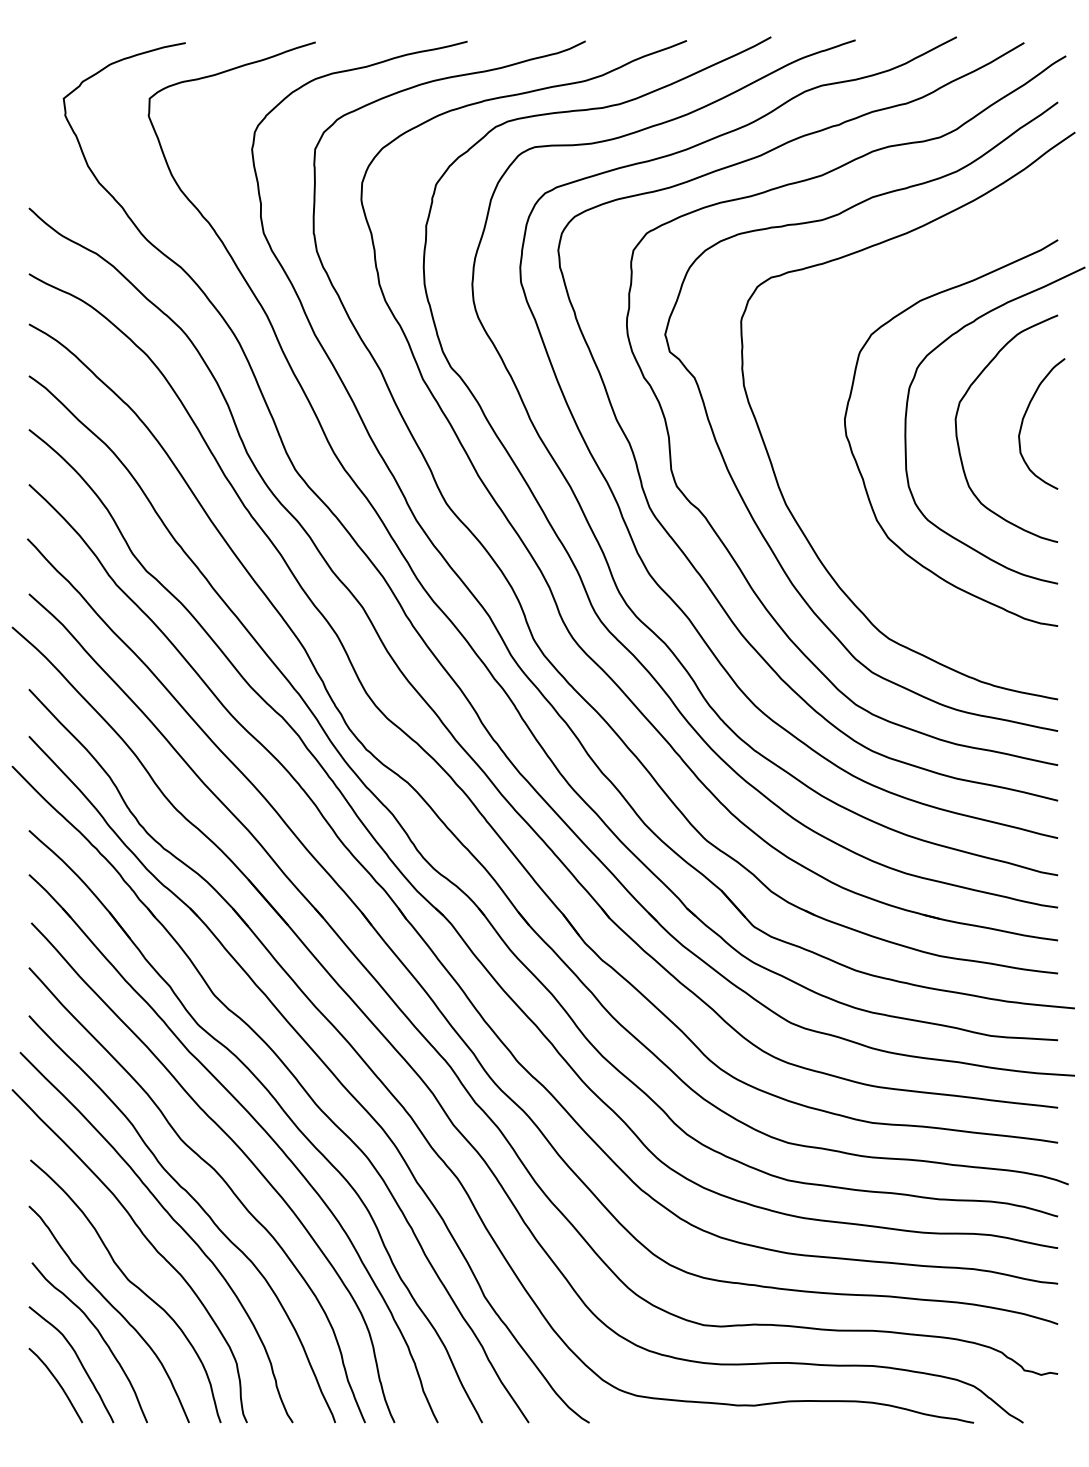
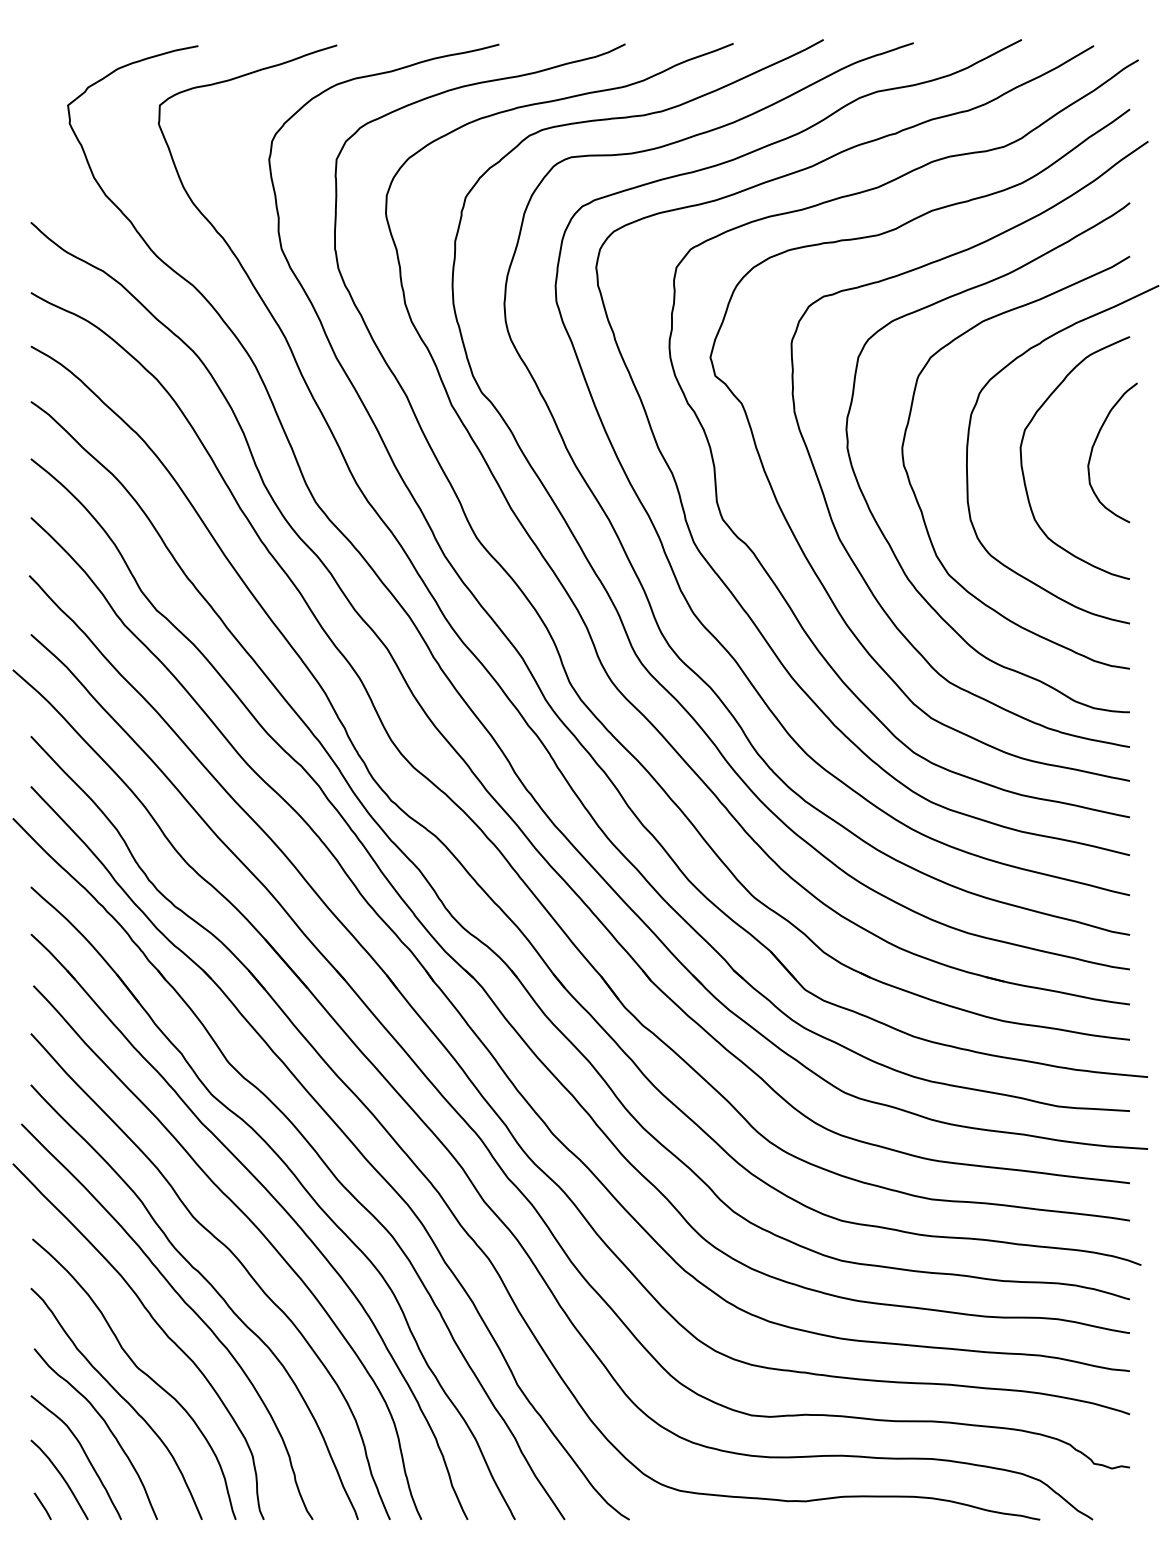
curve: (818, 482) -> (874, 515), added
line: (39, 1410) -> (42, 1506), added

